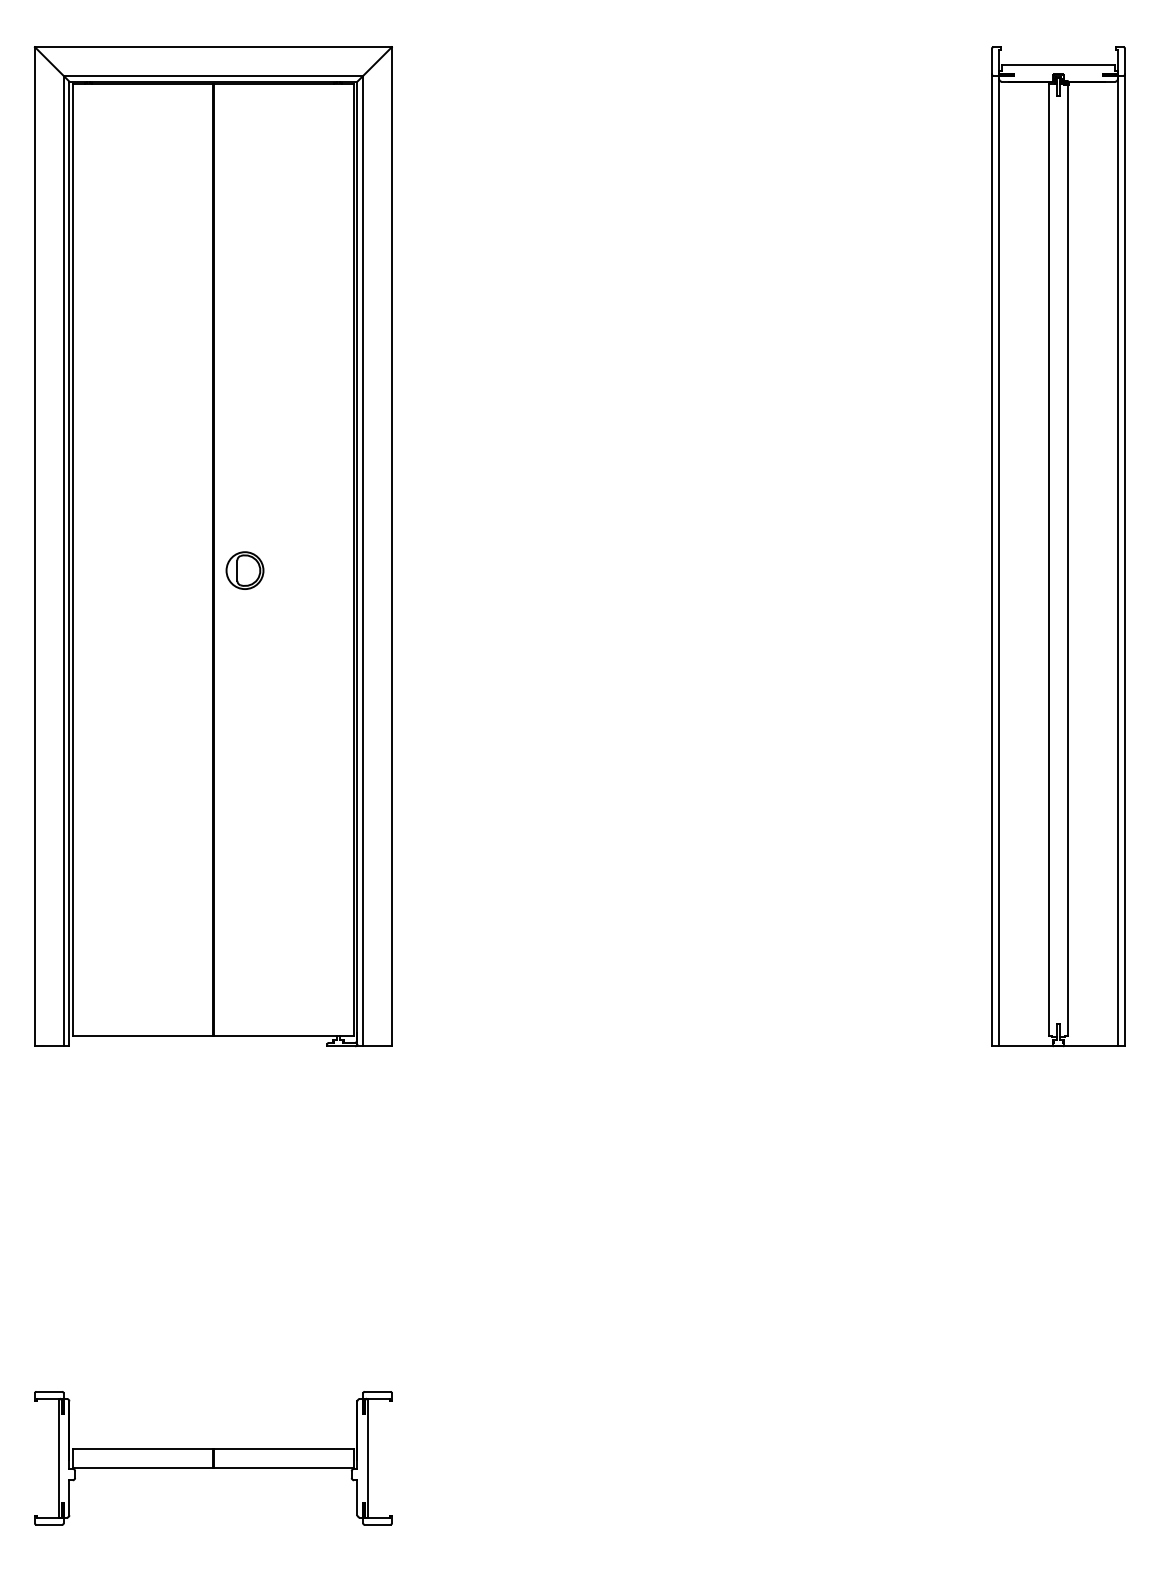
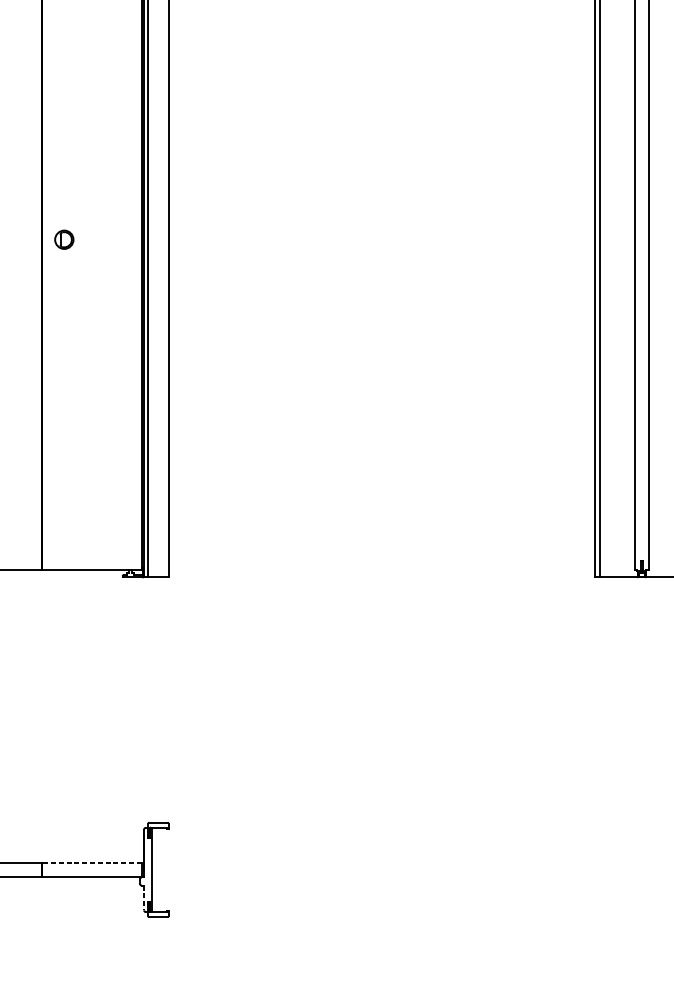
part: (244, 570) -> (63, 239), size x0.7
line: (283, 1448) -> (91, 862), solid -> dashed
line: (357, 1498) -> (144, 898), solid -> dashed

